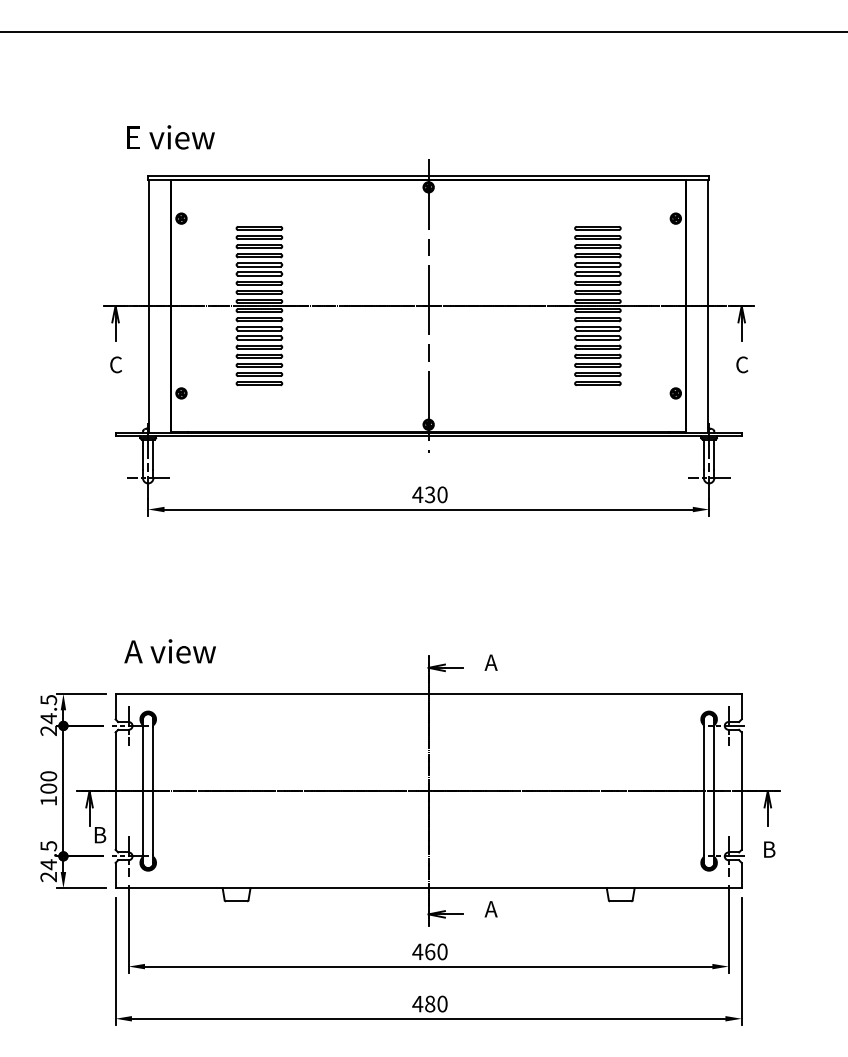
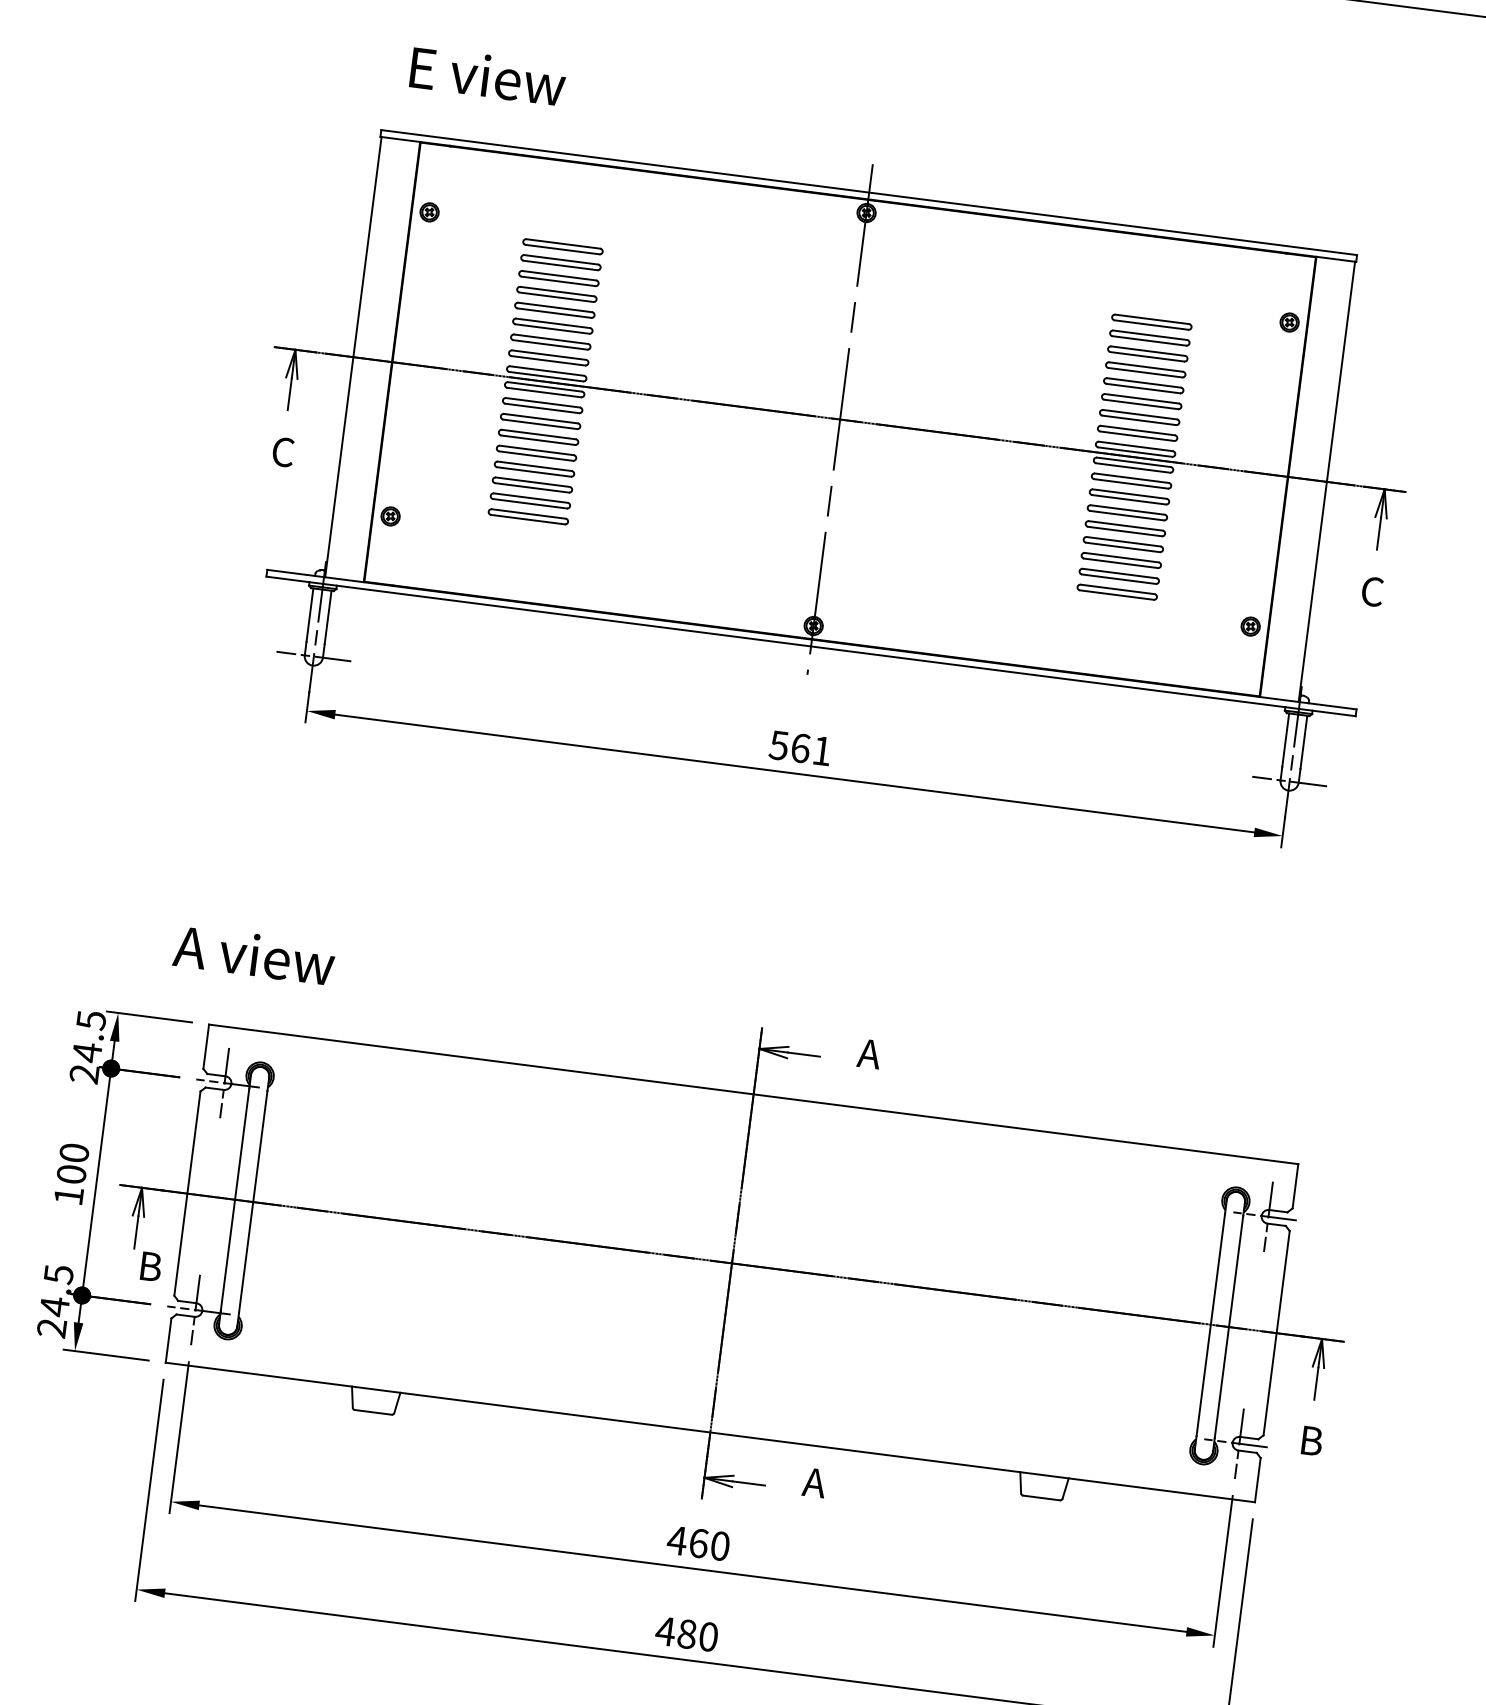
text: (170, 137) -> (487, 76), moved
text: (429, 494) -> (799, 747), 430 -> 561
text: (169, 651) -> (253, 955), moved

